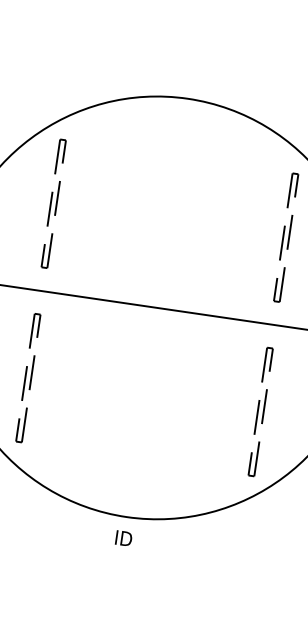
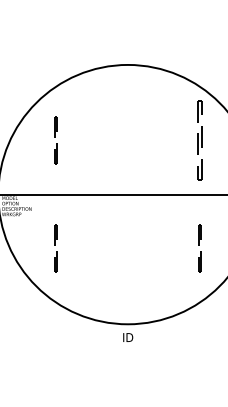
part: (53, 203) -> (55, 140), size x0.6
part: (27, 377) -> (55, 248), size x0.6
part: (259, 411) -> (199, 248), size x0.6

